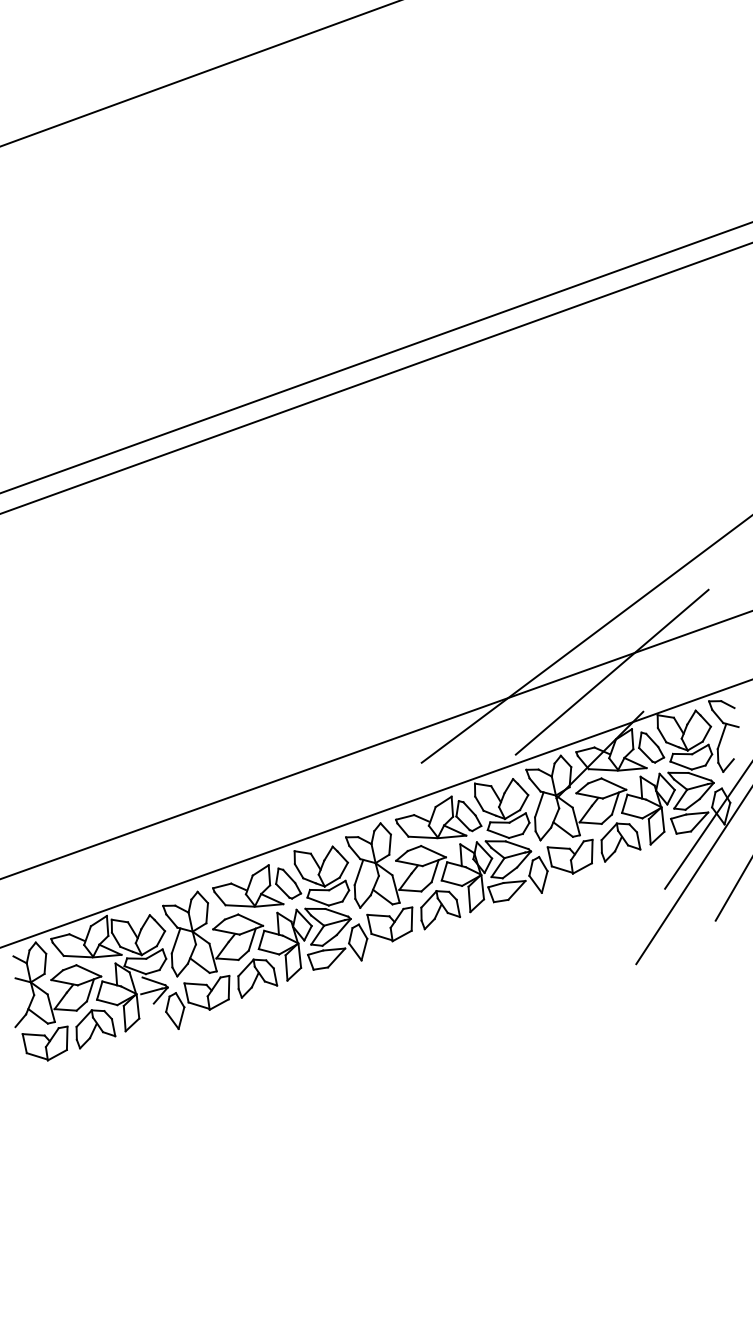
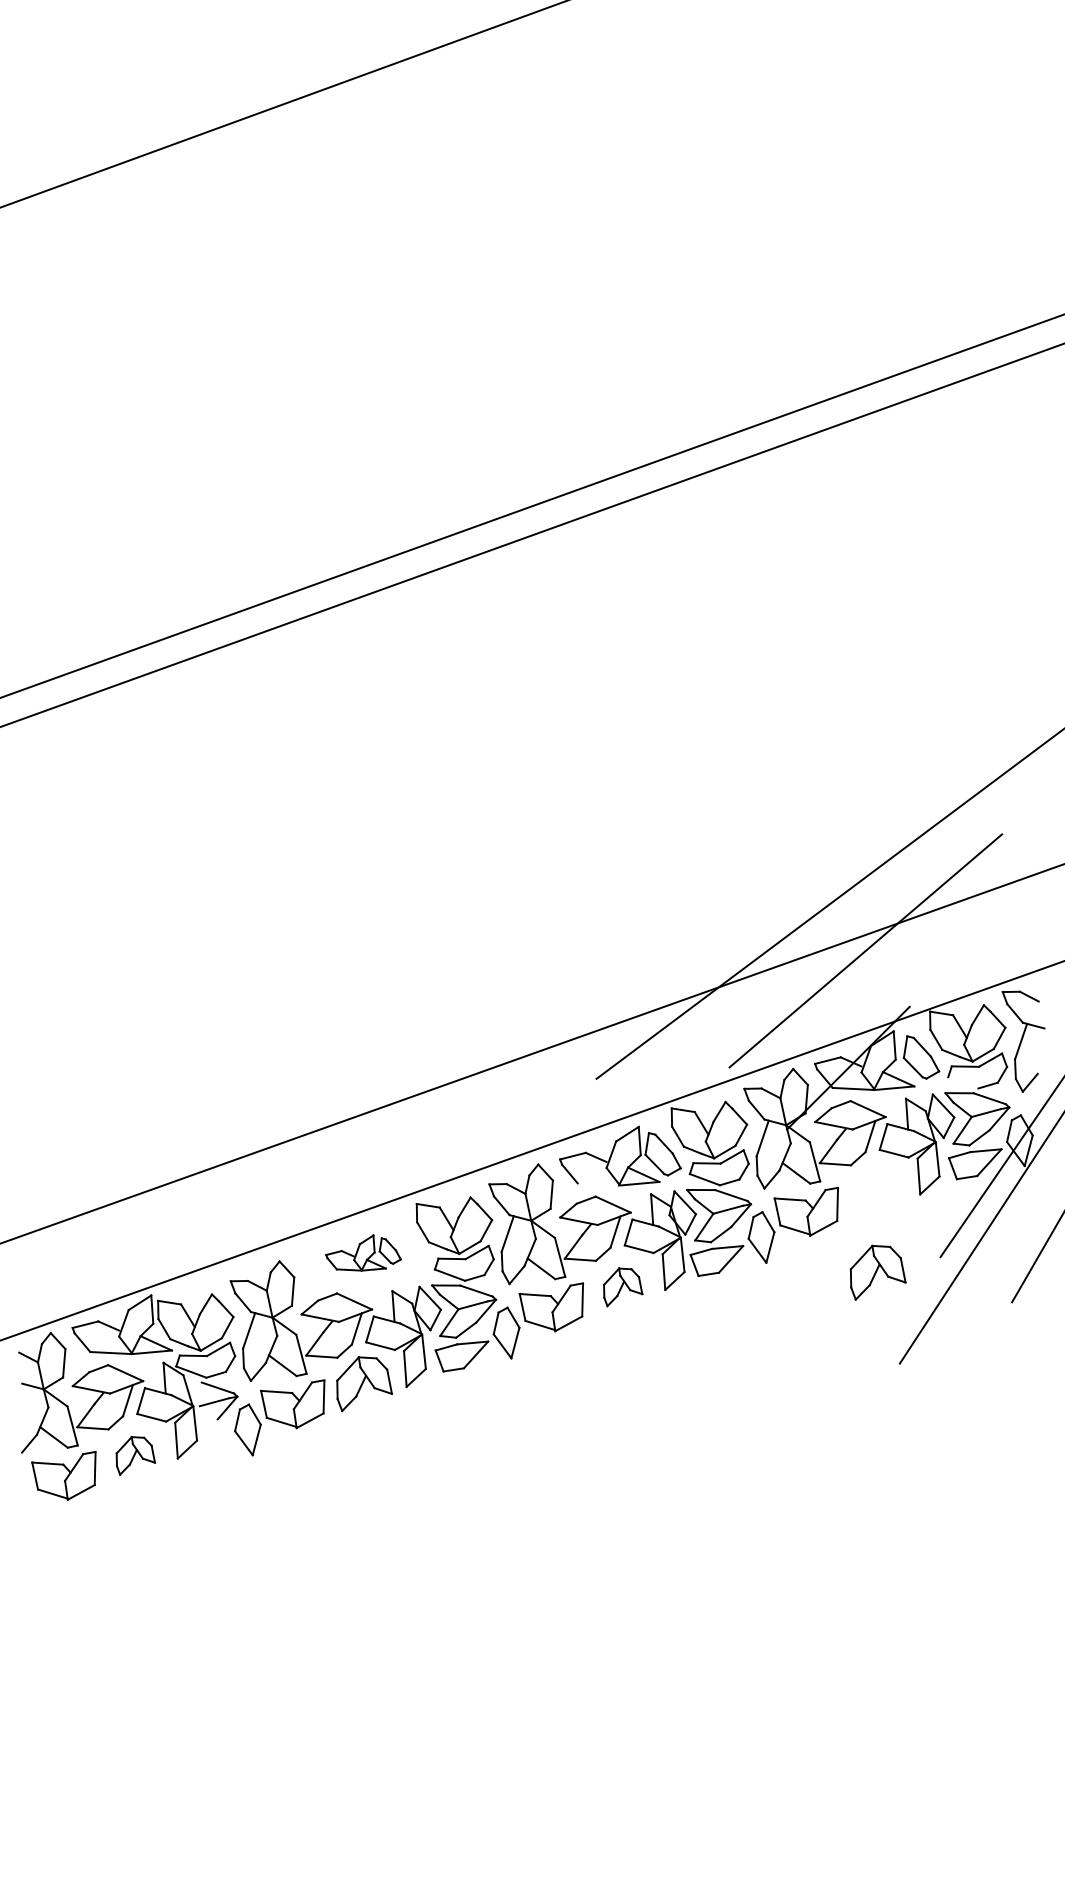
line: (681, 765) -> (963, 1082), removed
line: (422, 837) -> (597, 1184), removed
part: (620, 842) -> (877, 1272), moved
part: (256, 885) -> (363, 1252), size x0.6
part: (440, 910) -> (622, 1287), size x0.7
part: (95, 1029) -> (135, 1455), size x0.7

